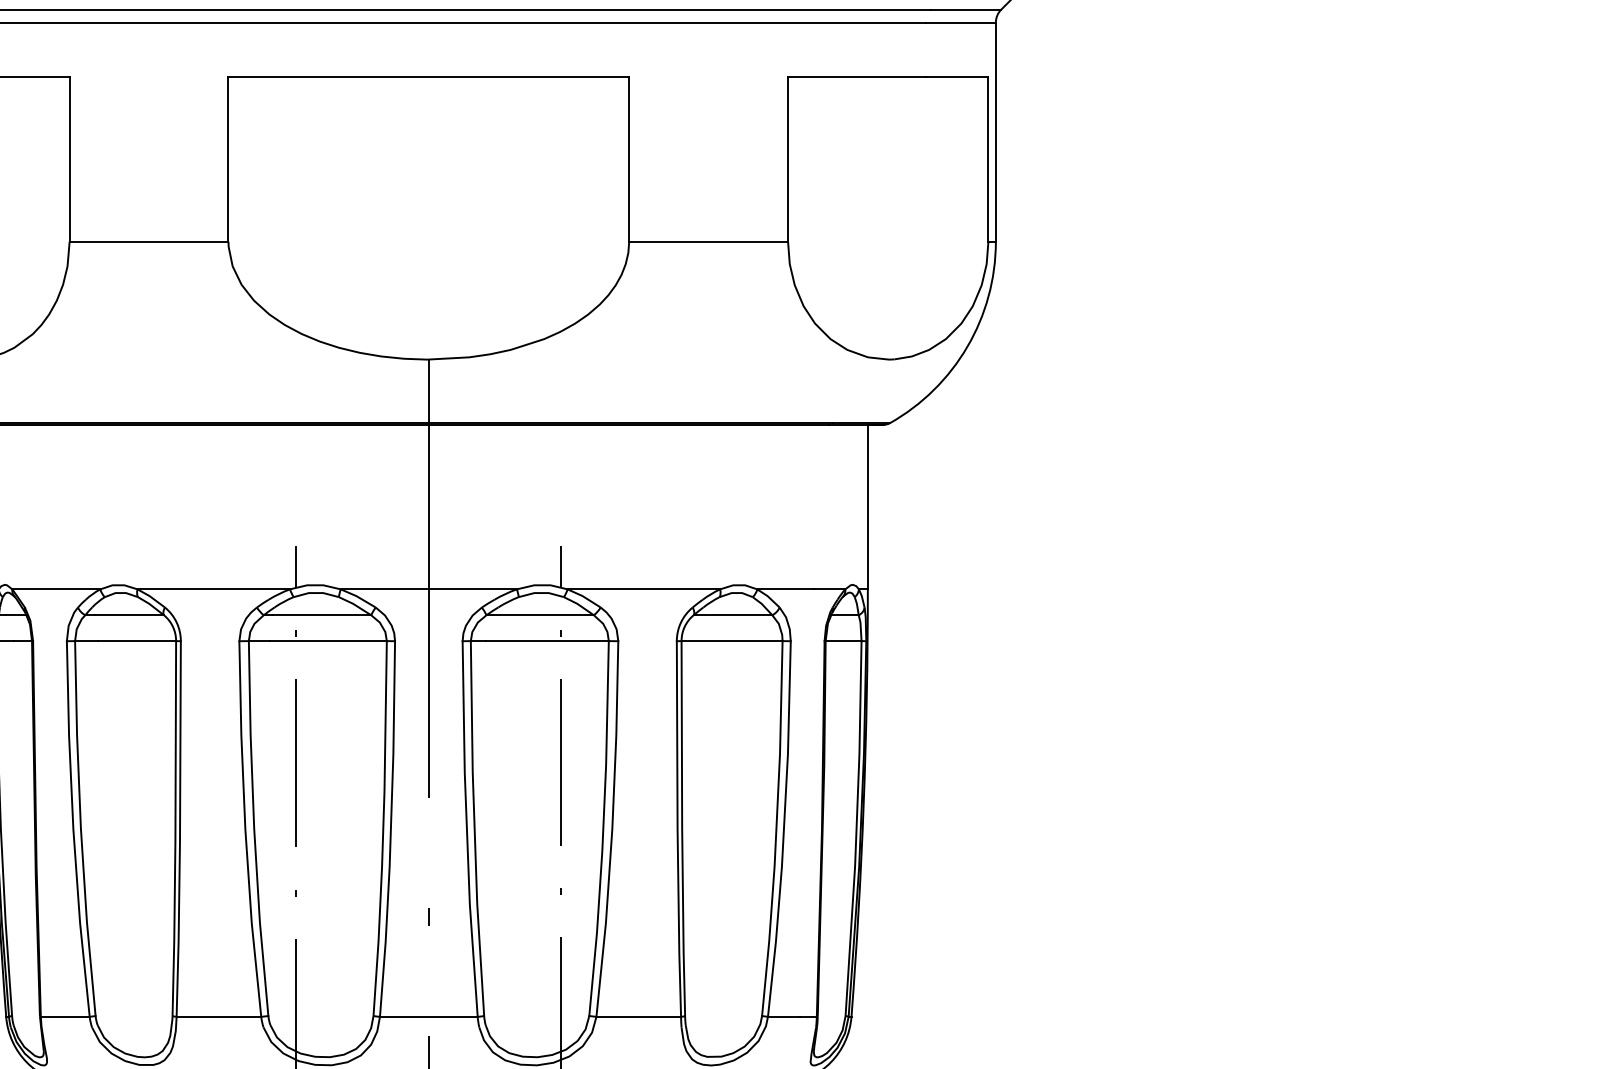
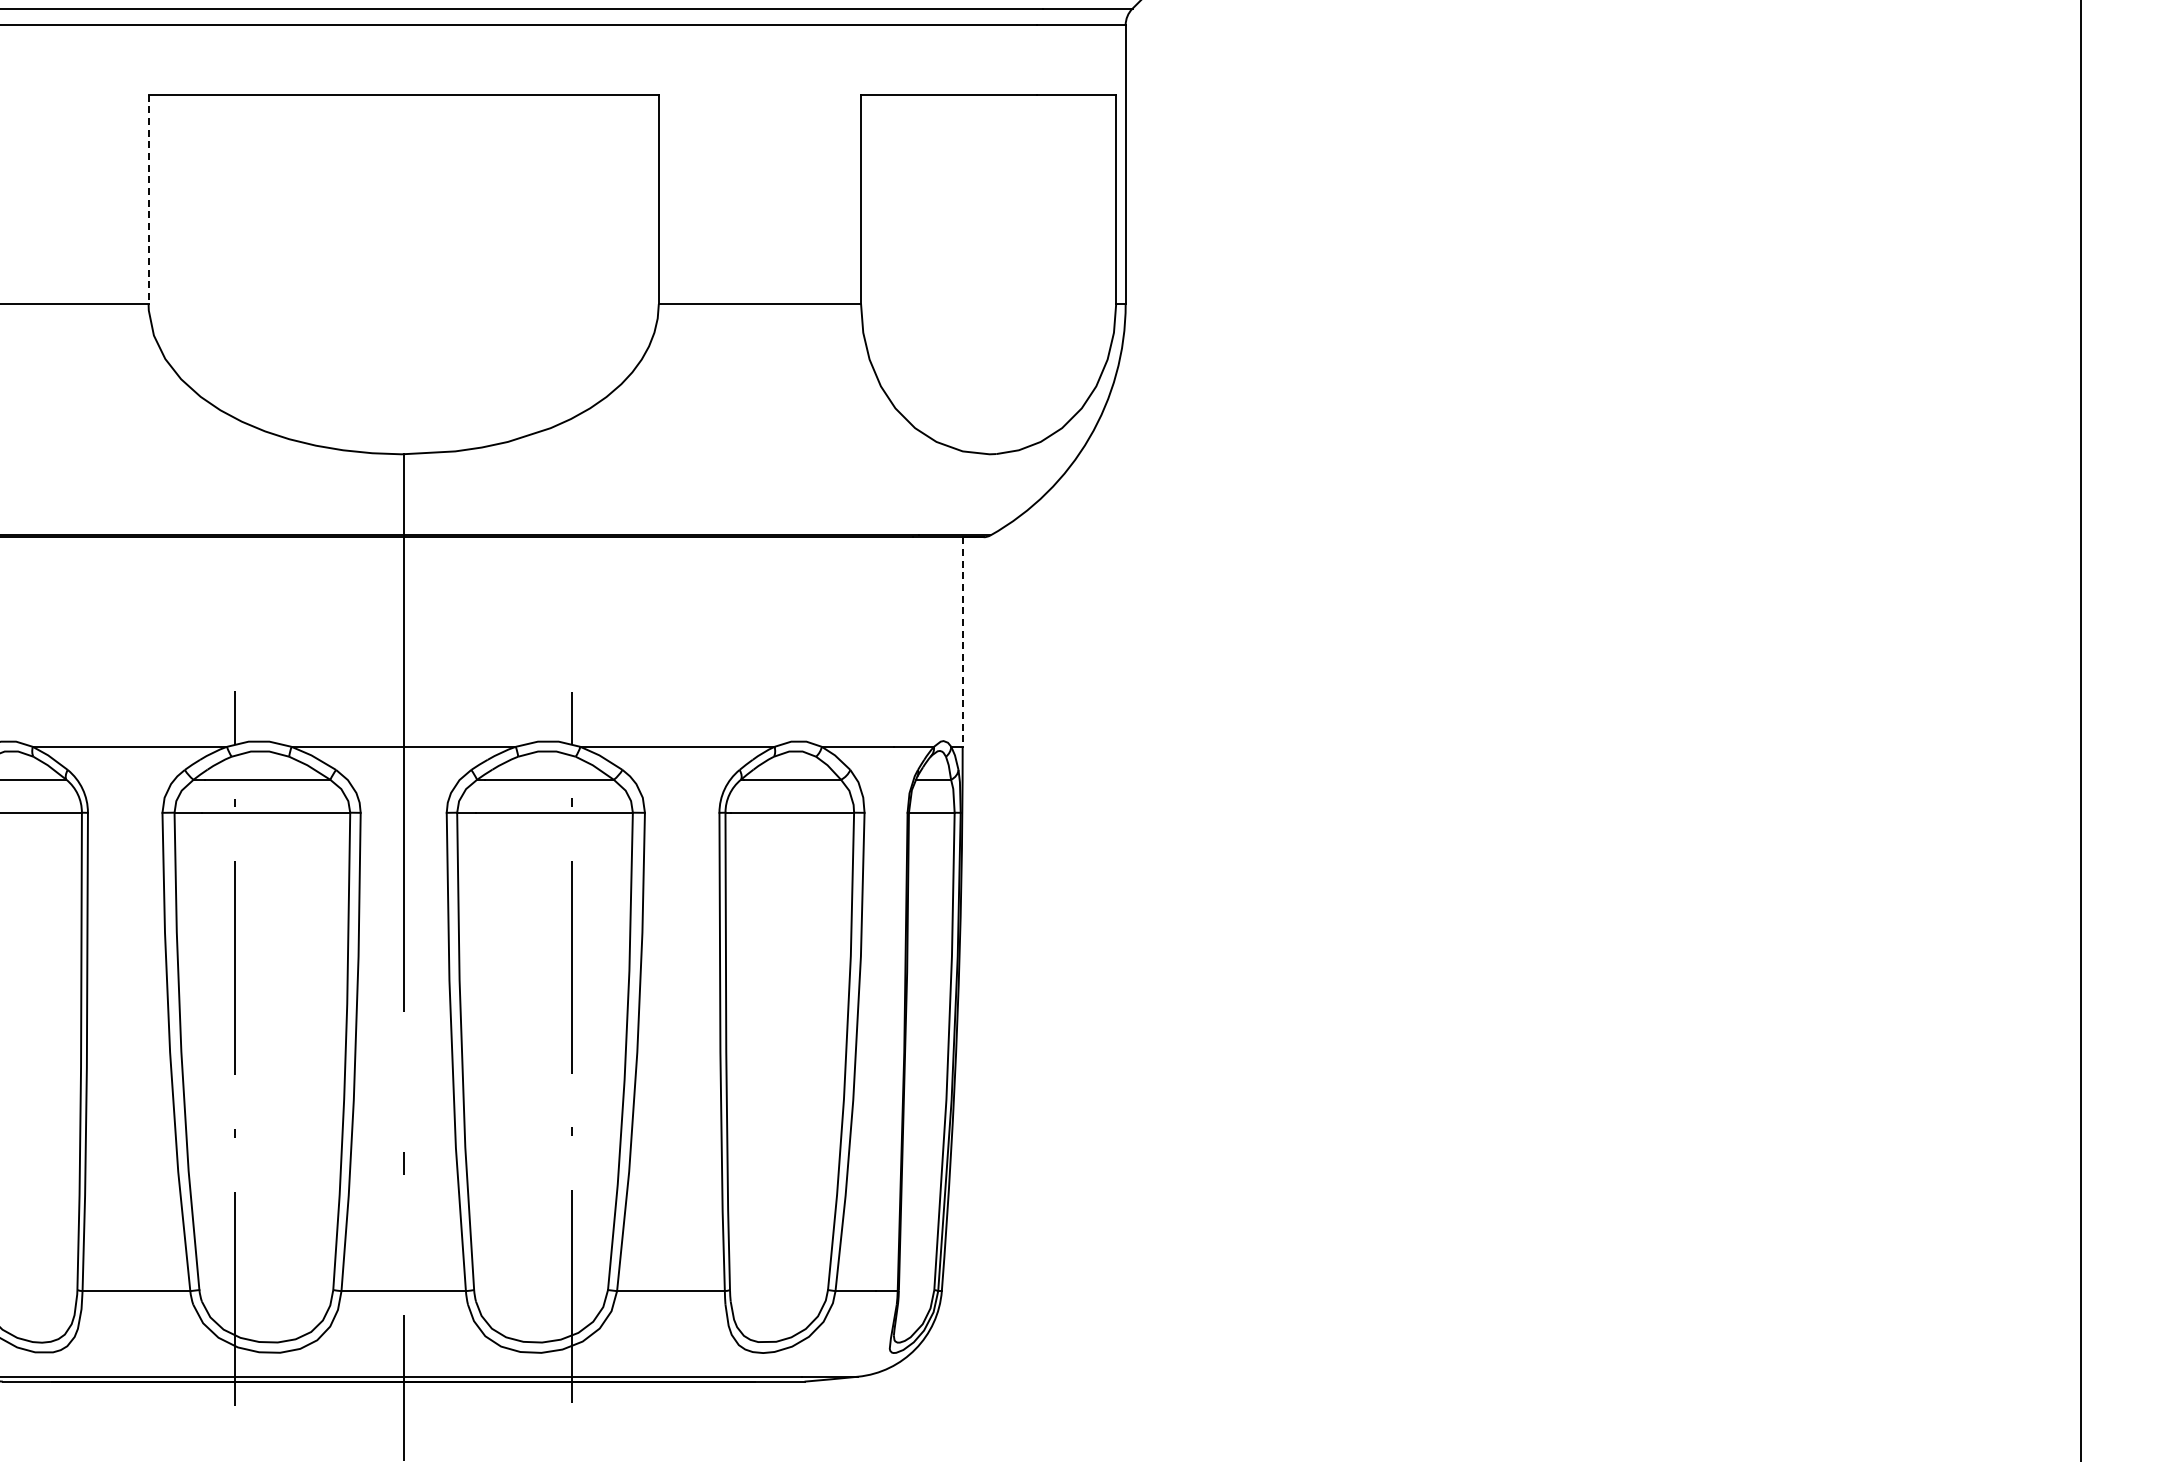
line: (228, 159) -> (148, 199), solid -> dashed
line: (867, 507) -> (962, 642), solid -> dashed

